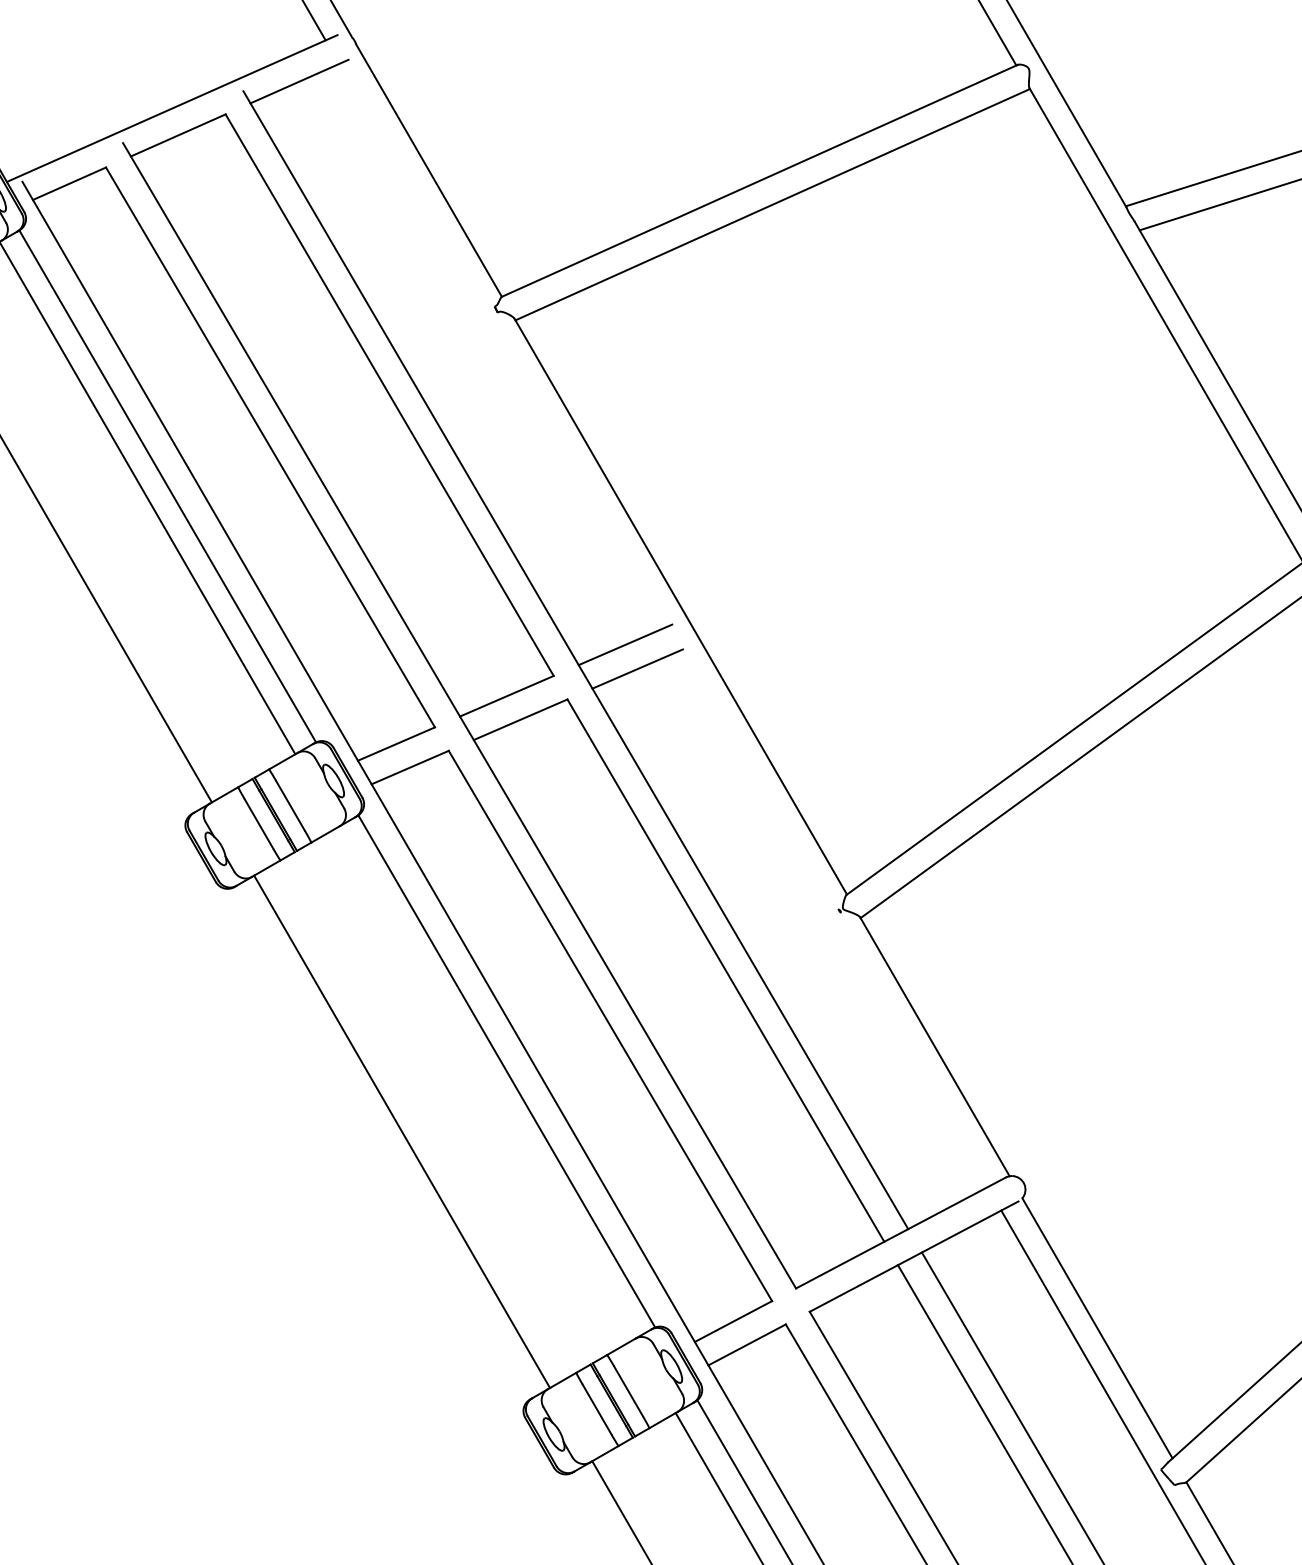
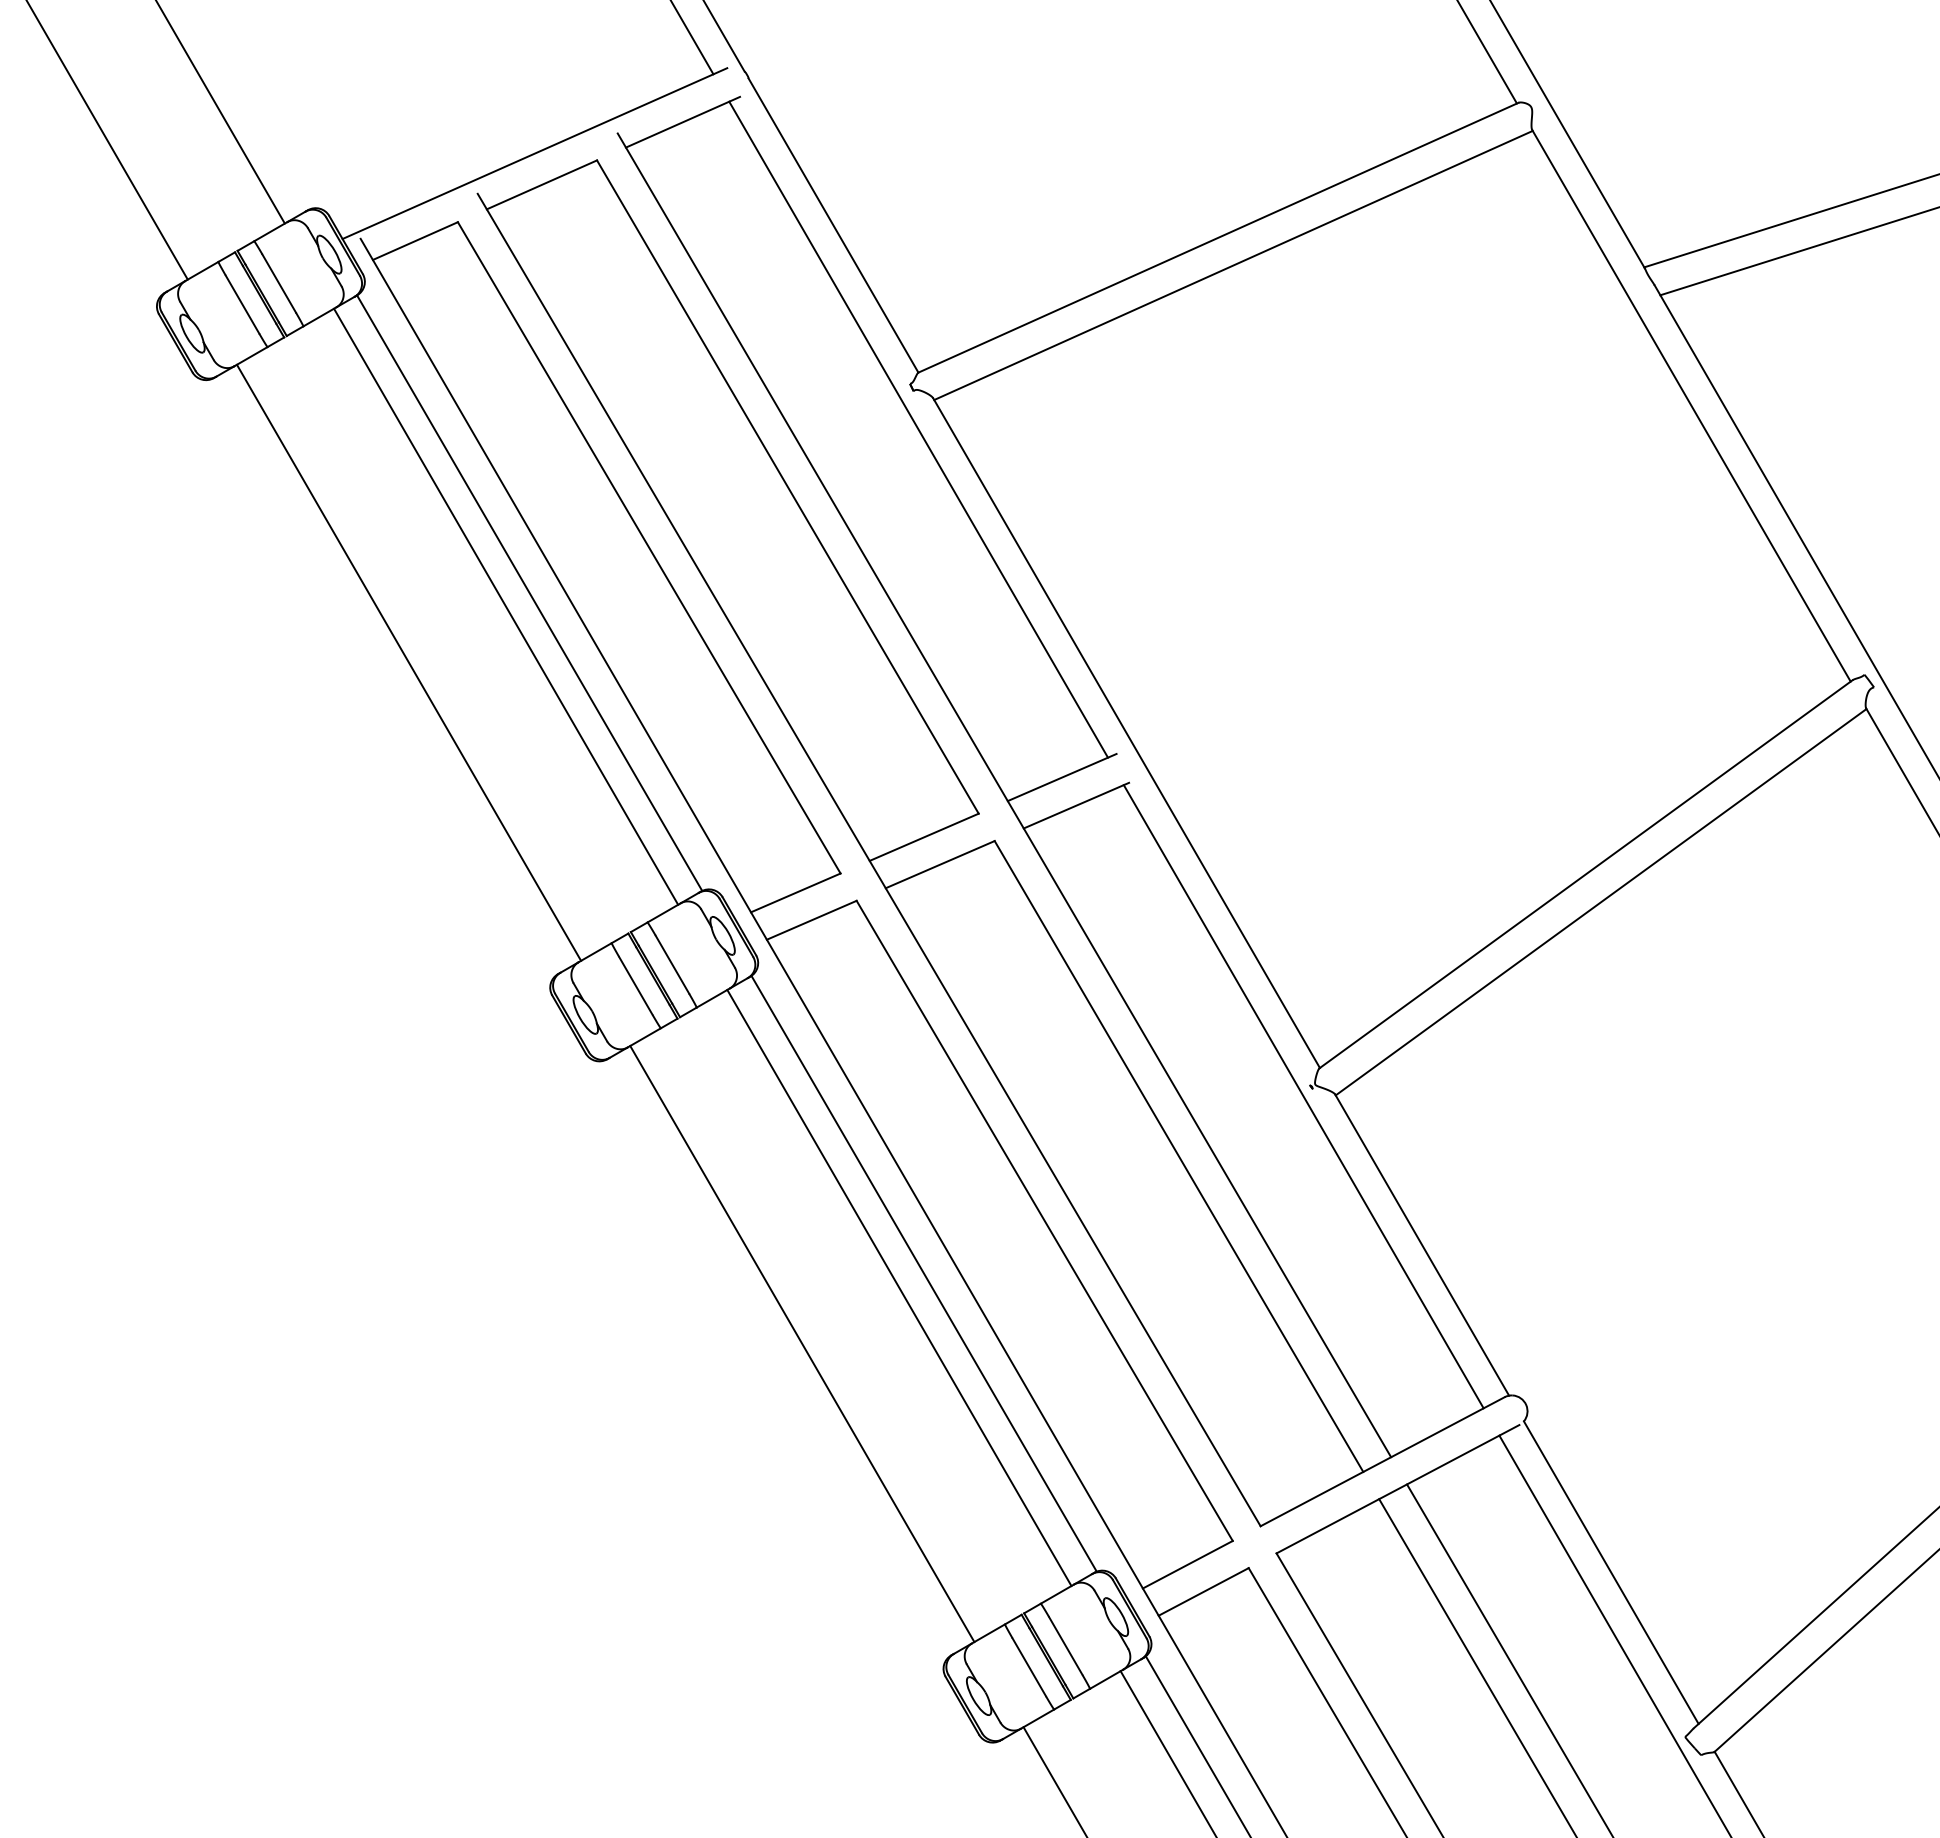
line: (501, 345) -> (918, 429), added
line: (832, 919) -> (1303, 1096), added
line: (485, 1083) -> (899, 1287), added

